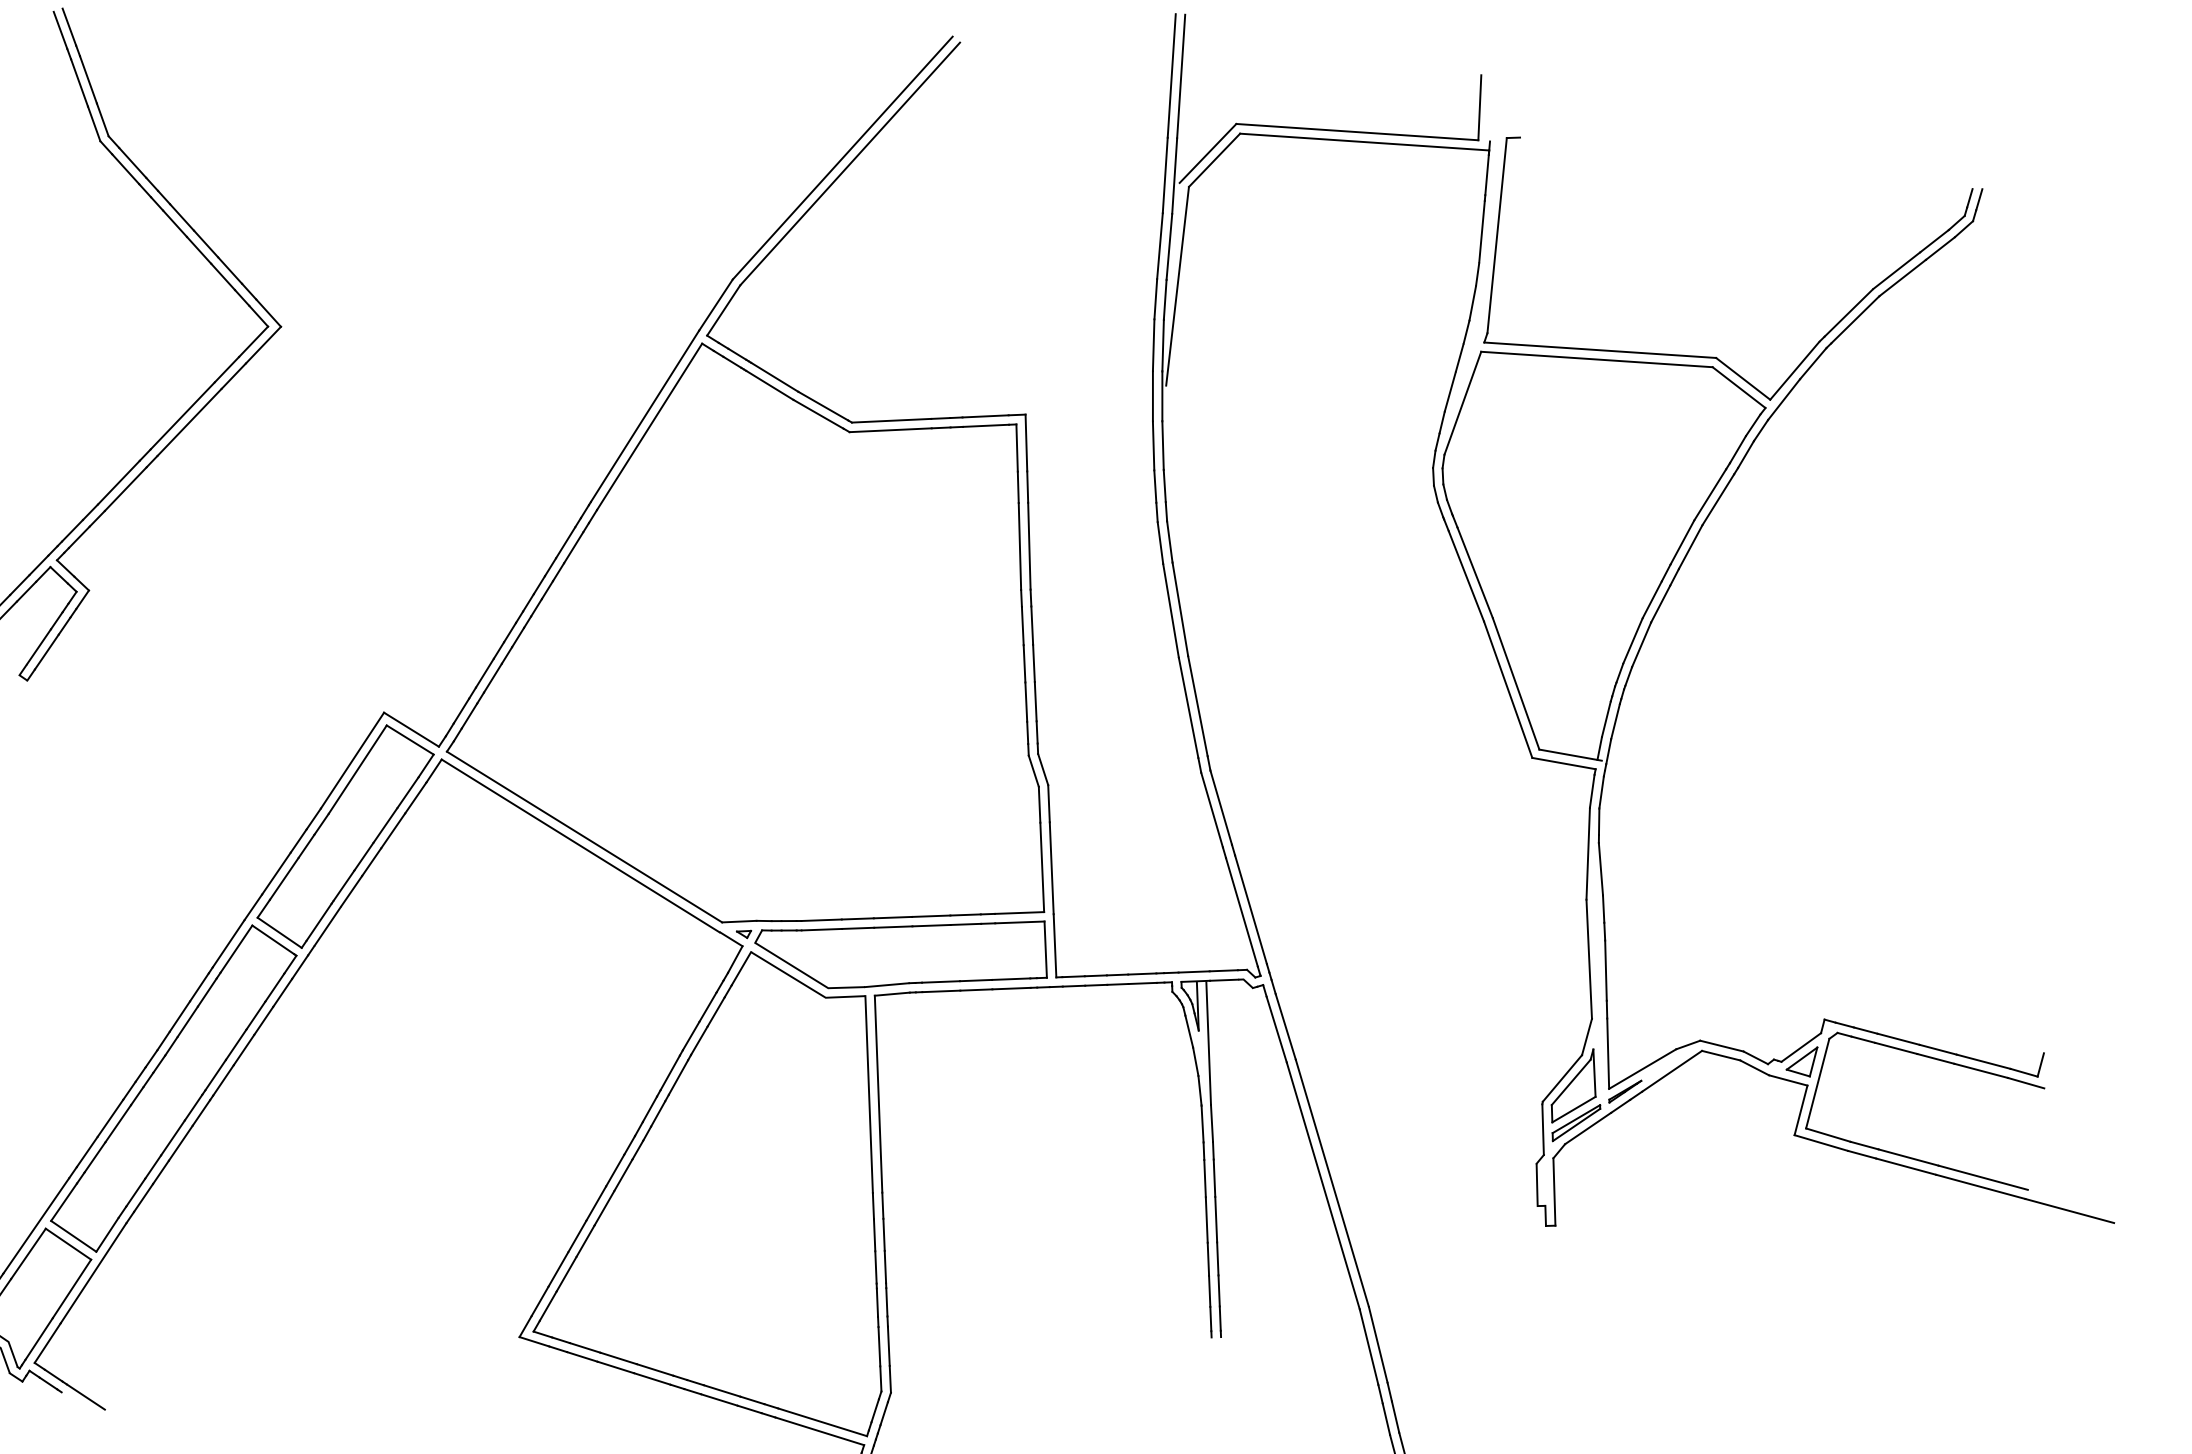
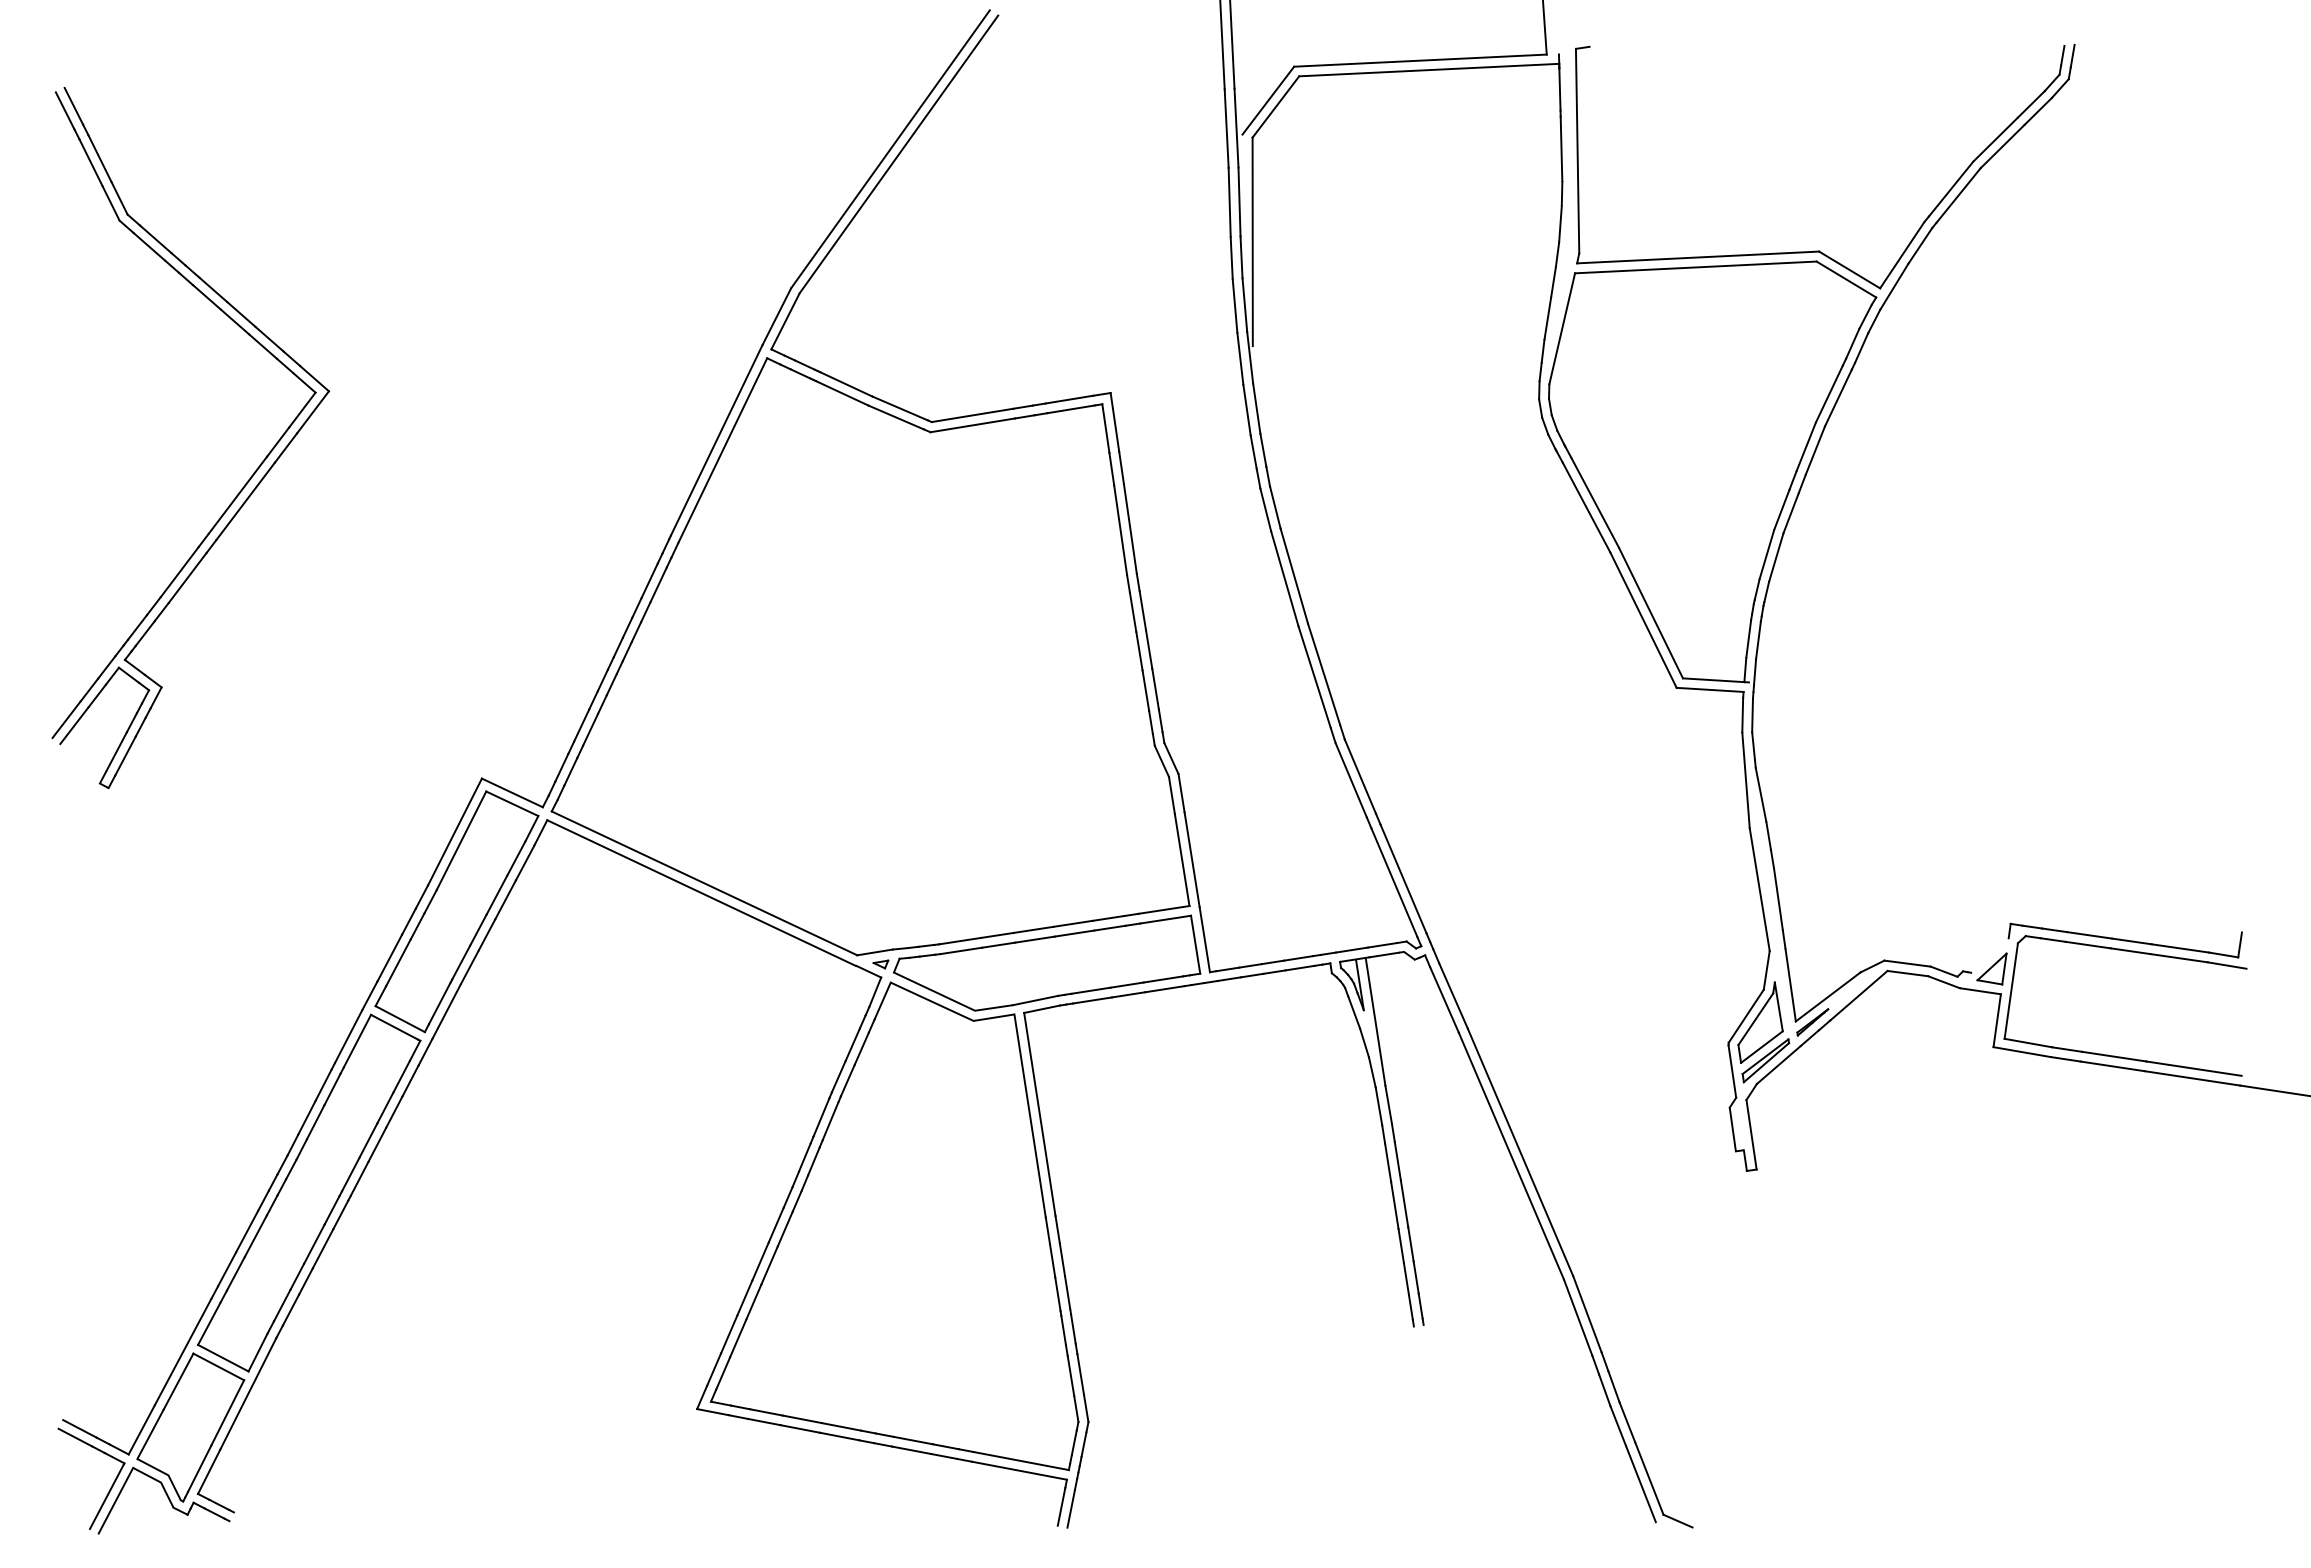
line: (1800, 1047) -> (1989, 955), removed
line: (85, 1396) -> (254, 1522), removed

